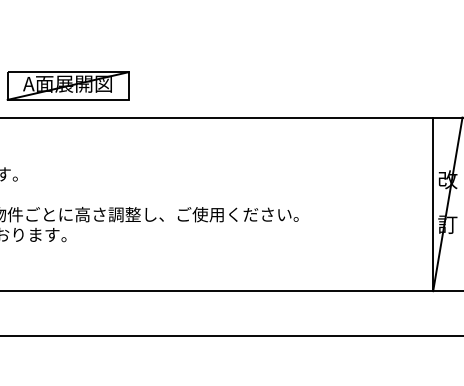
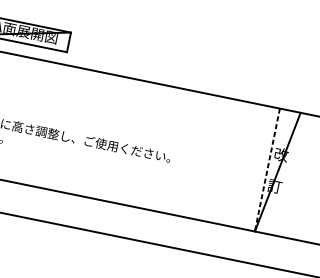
line: (433, 204) -> (267, 170), solid -> dashed

